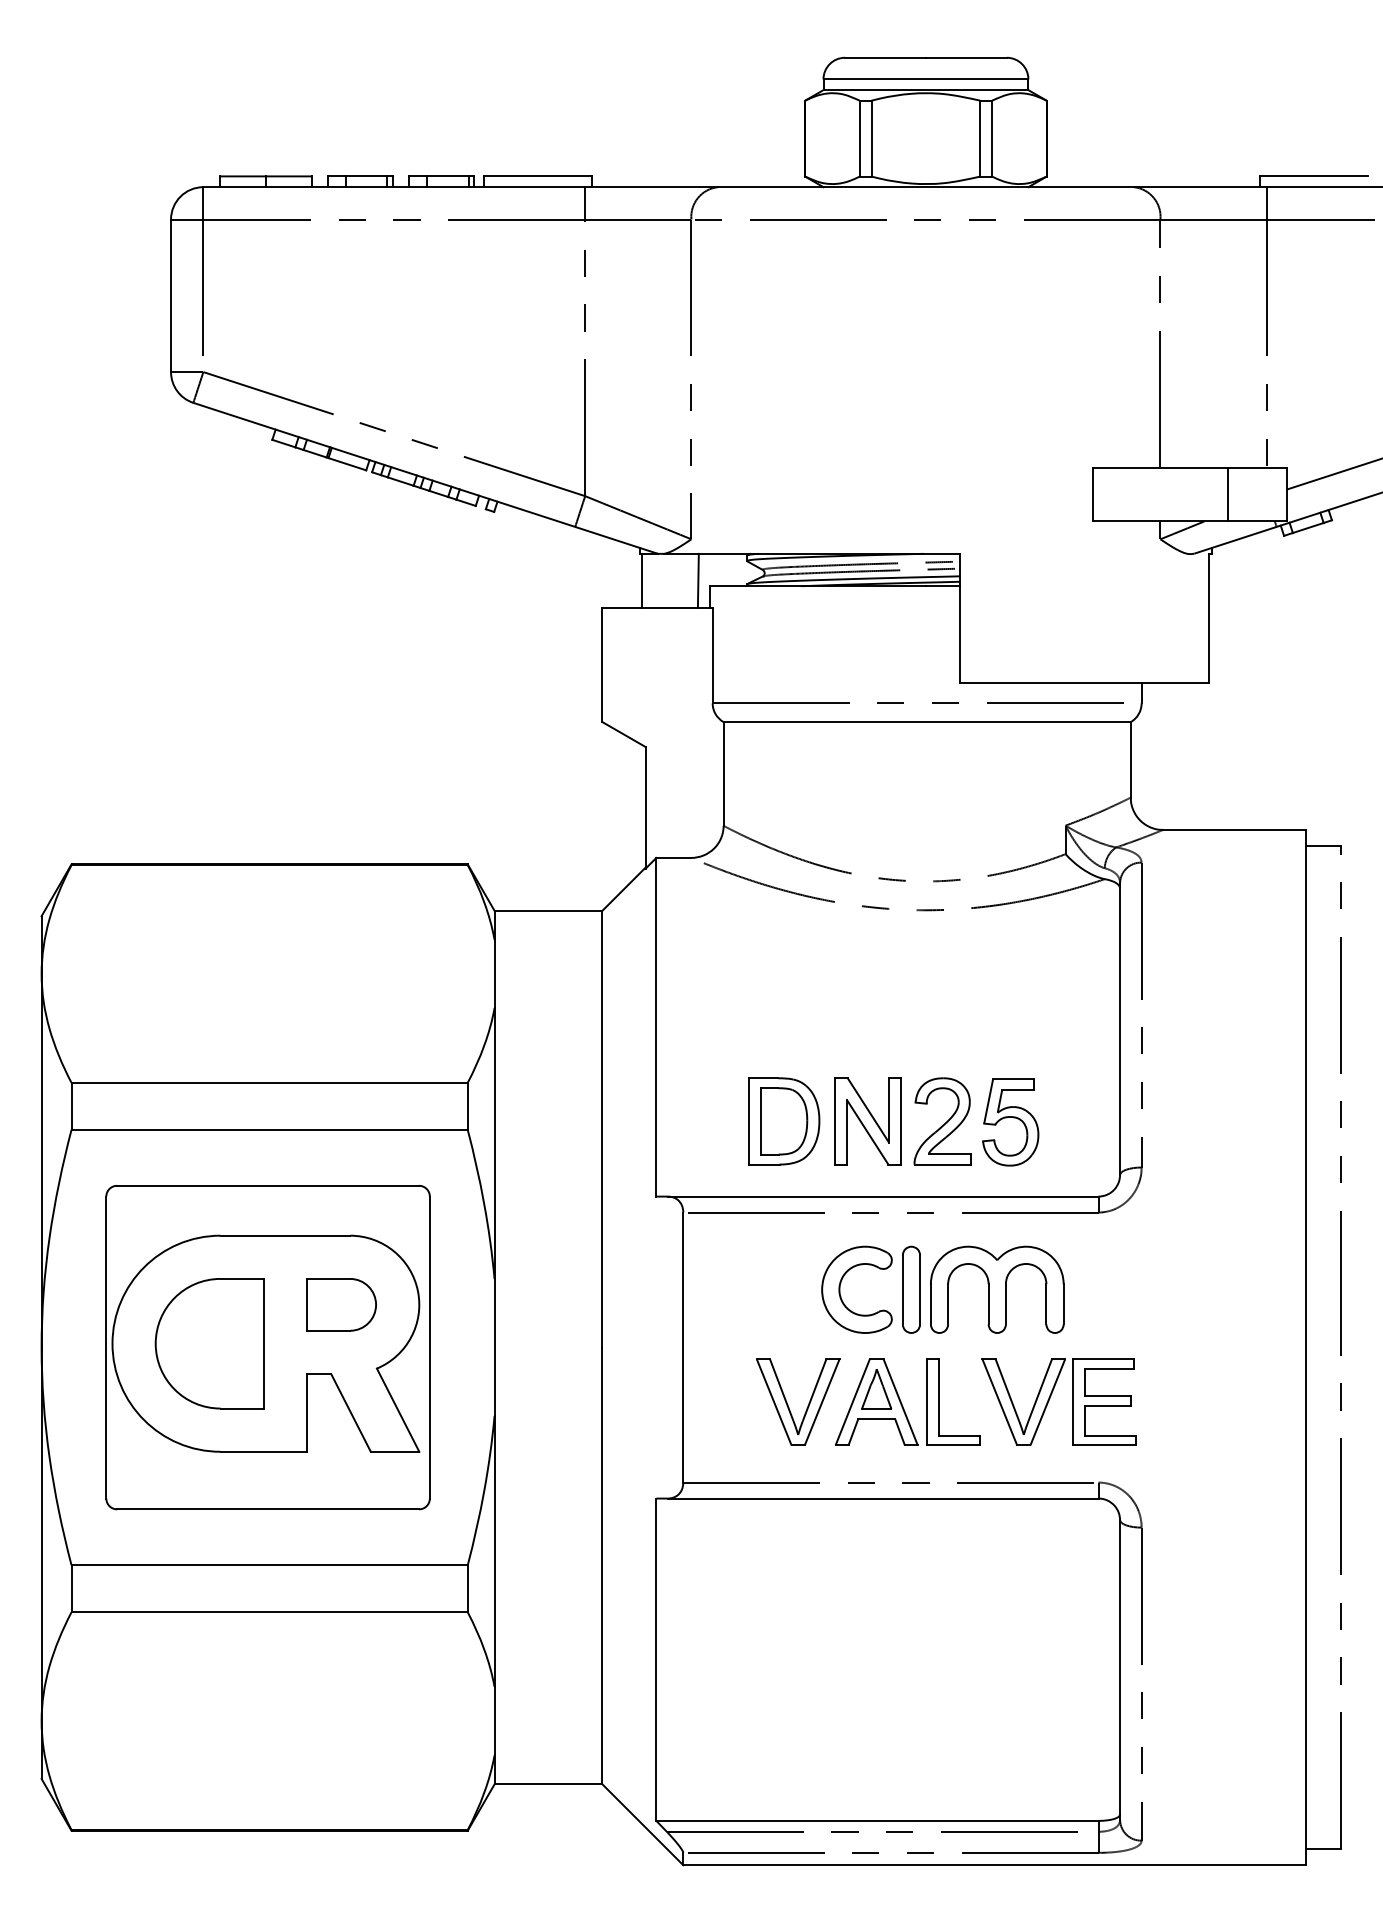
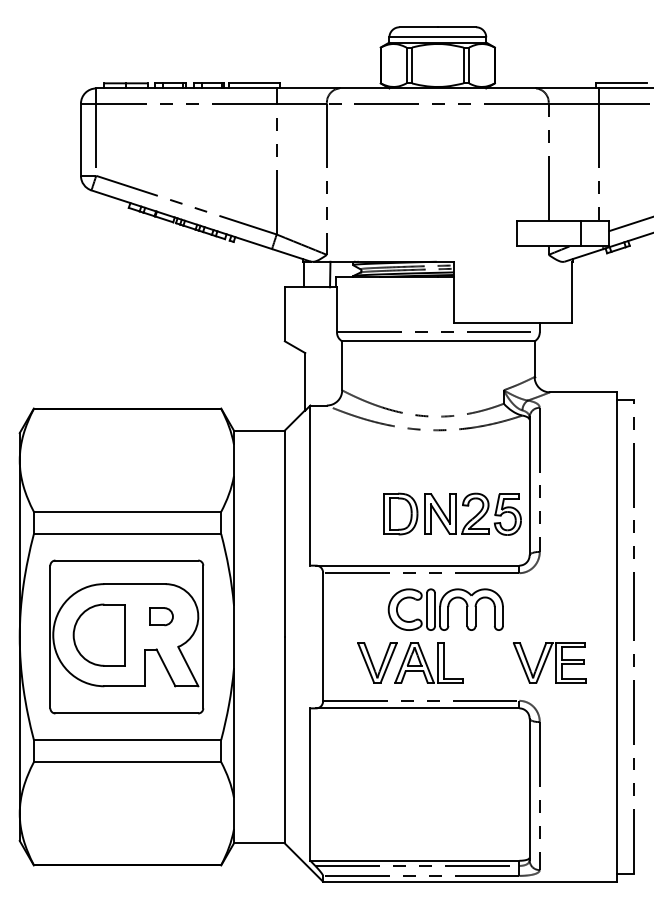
part: (893, 1120) -> (452, 513), moved
part: (341, 1304) -> (161, 616), size x0.7
part: (1058, 1401) -> (549, 662), moved

